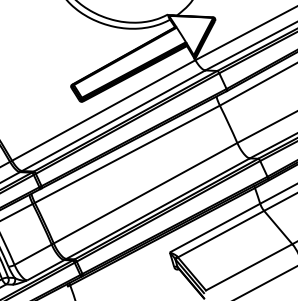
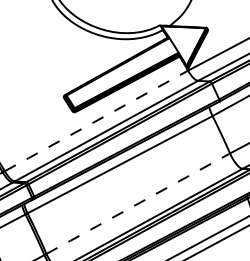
line: (104, 110) -> (97, 120), solid -> dashed
line: (145, 193) -> (138, 203), solid -> dashed

